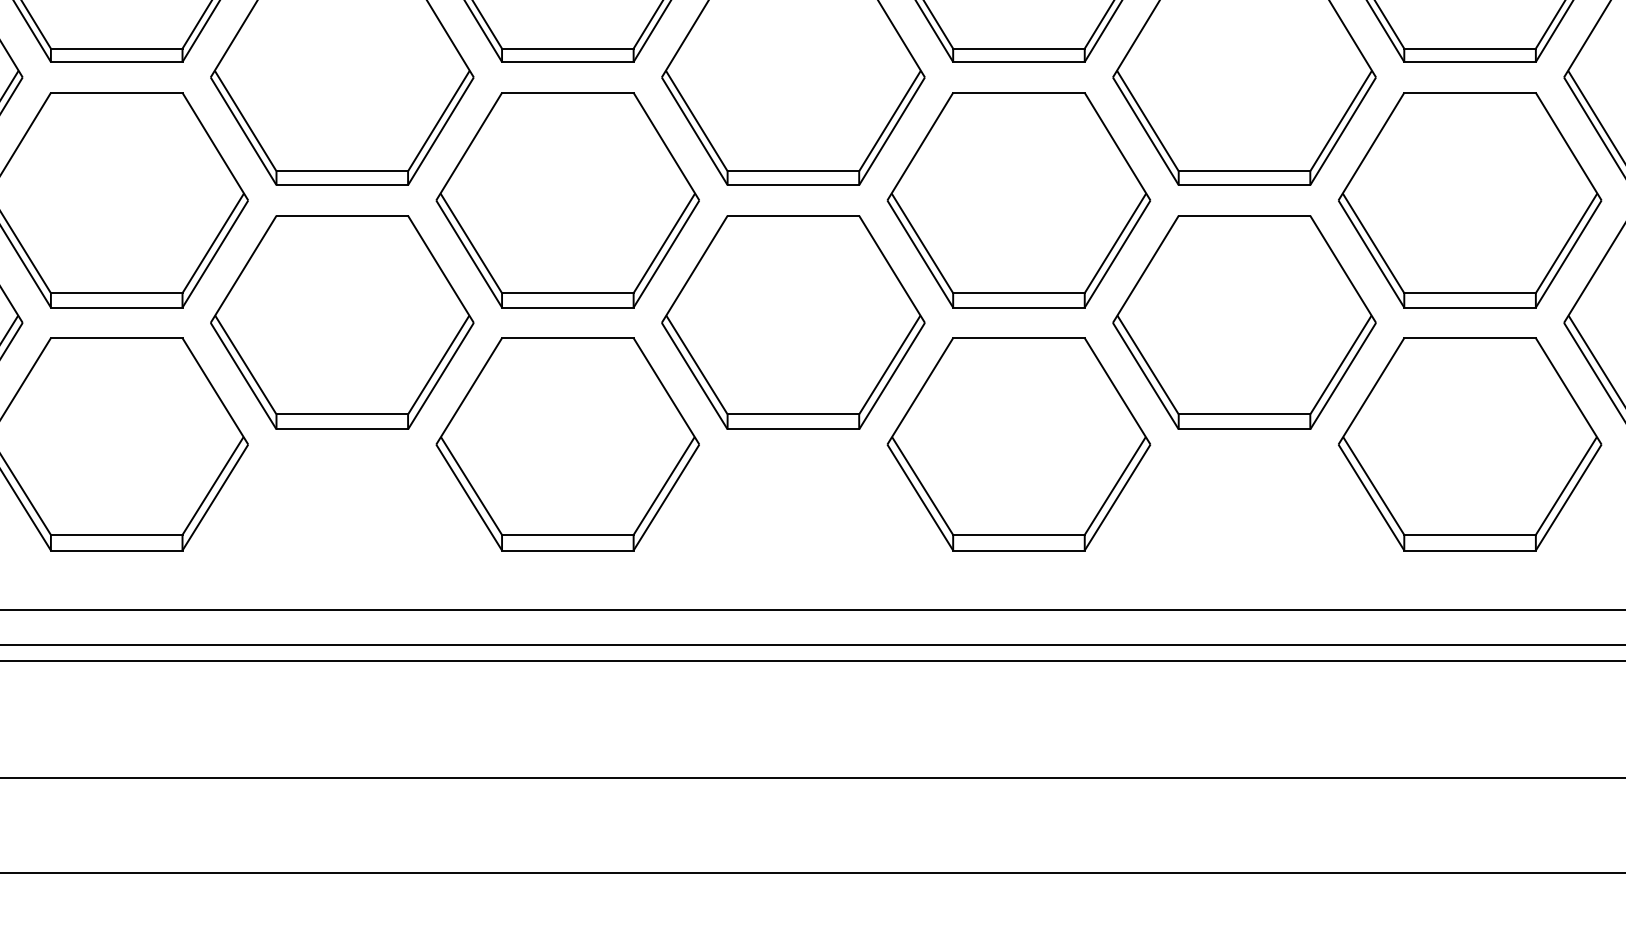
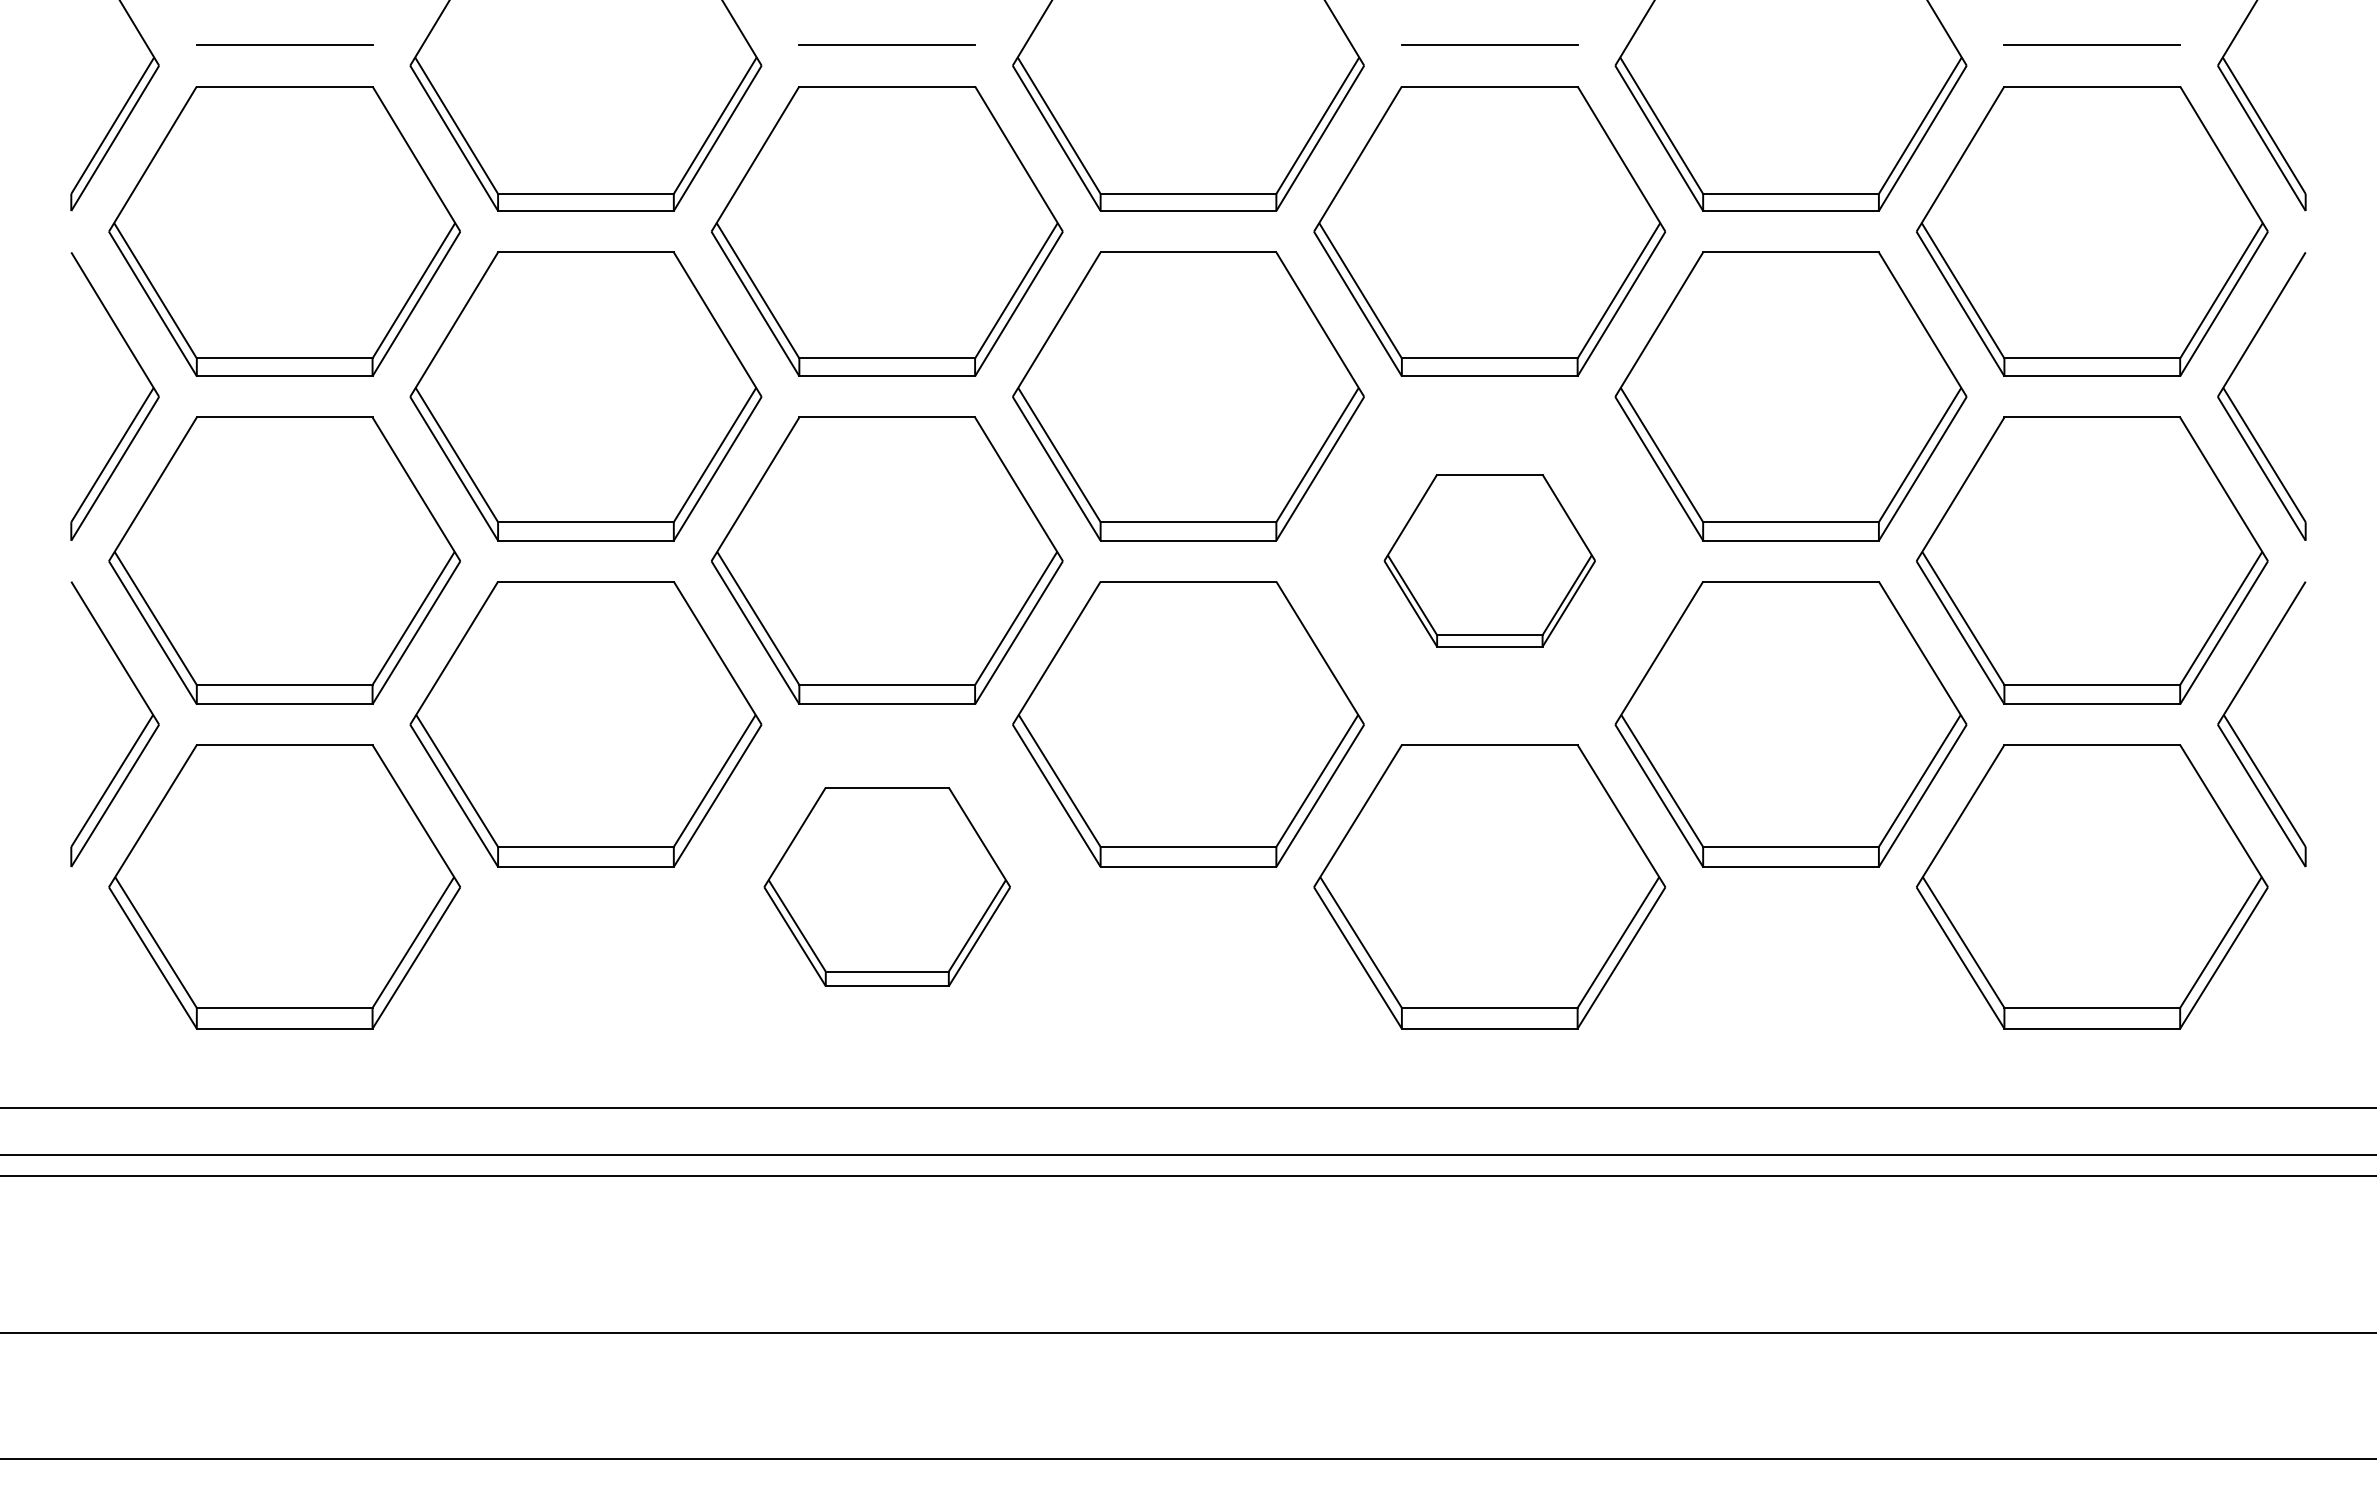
part: (1018, 199) -> (1489, 560), size x0.6
part: (568, 444) -> (887, 886), size x0.7

